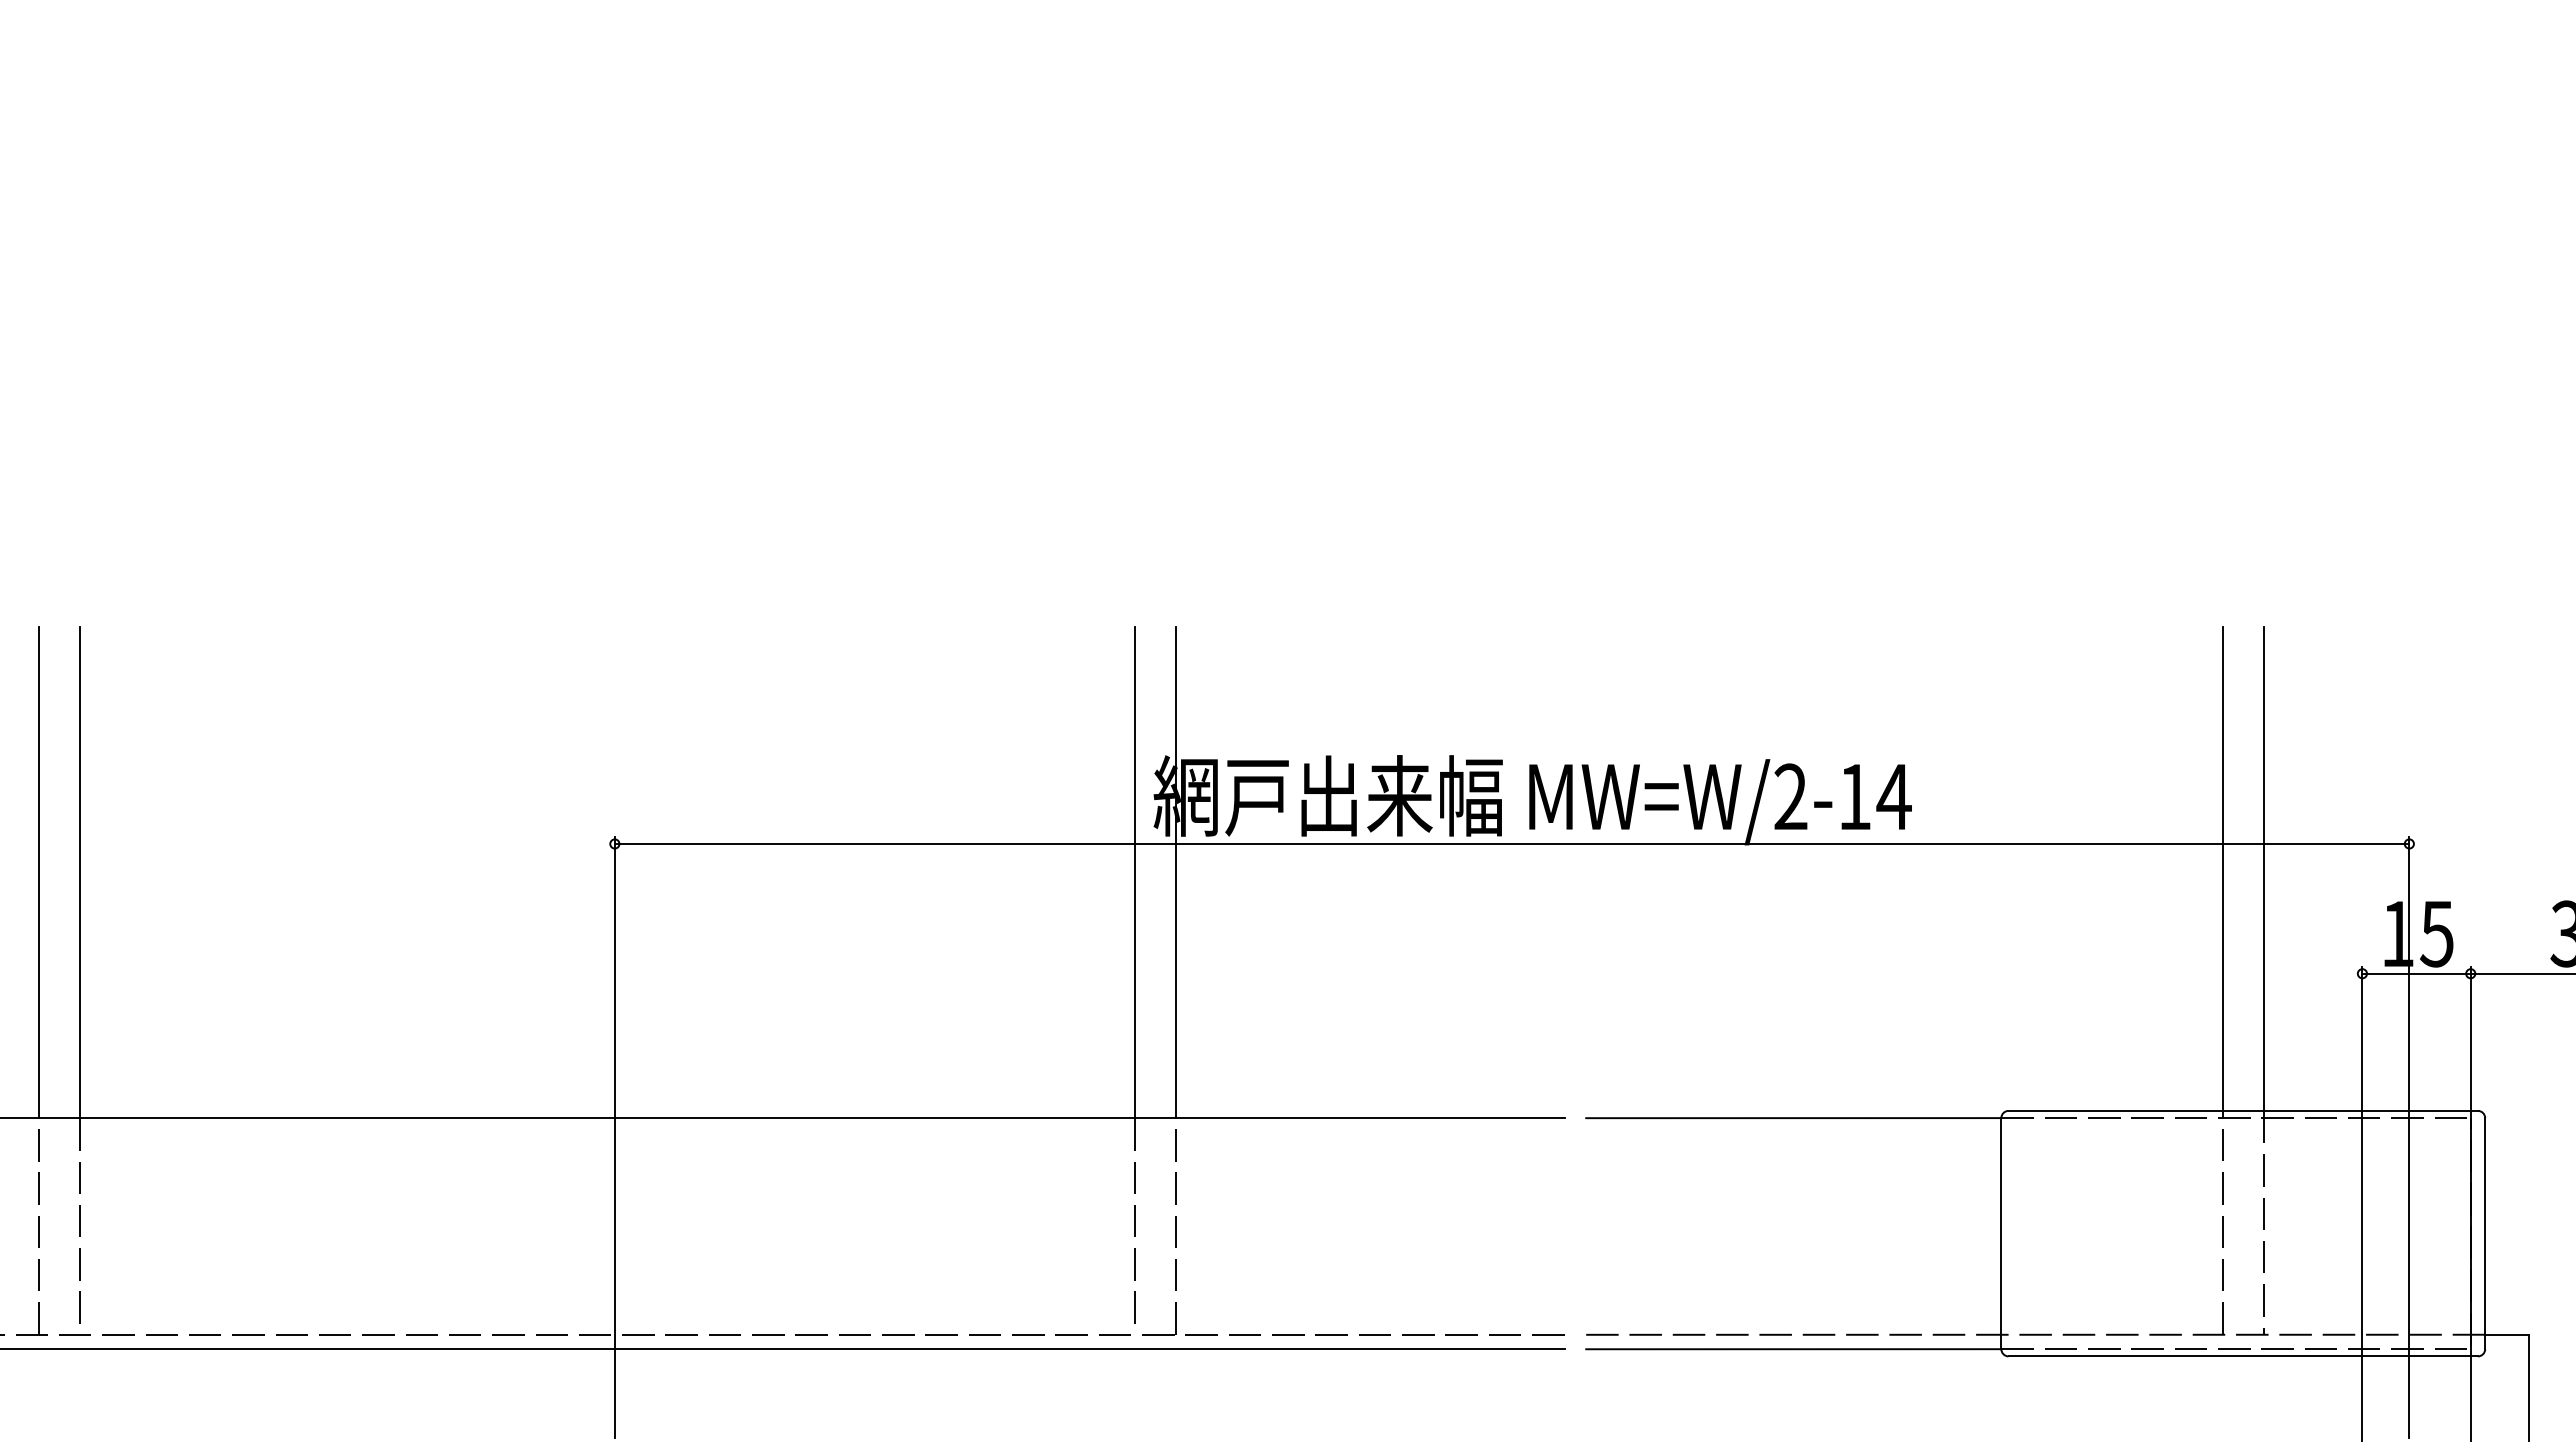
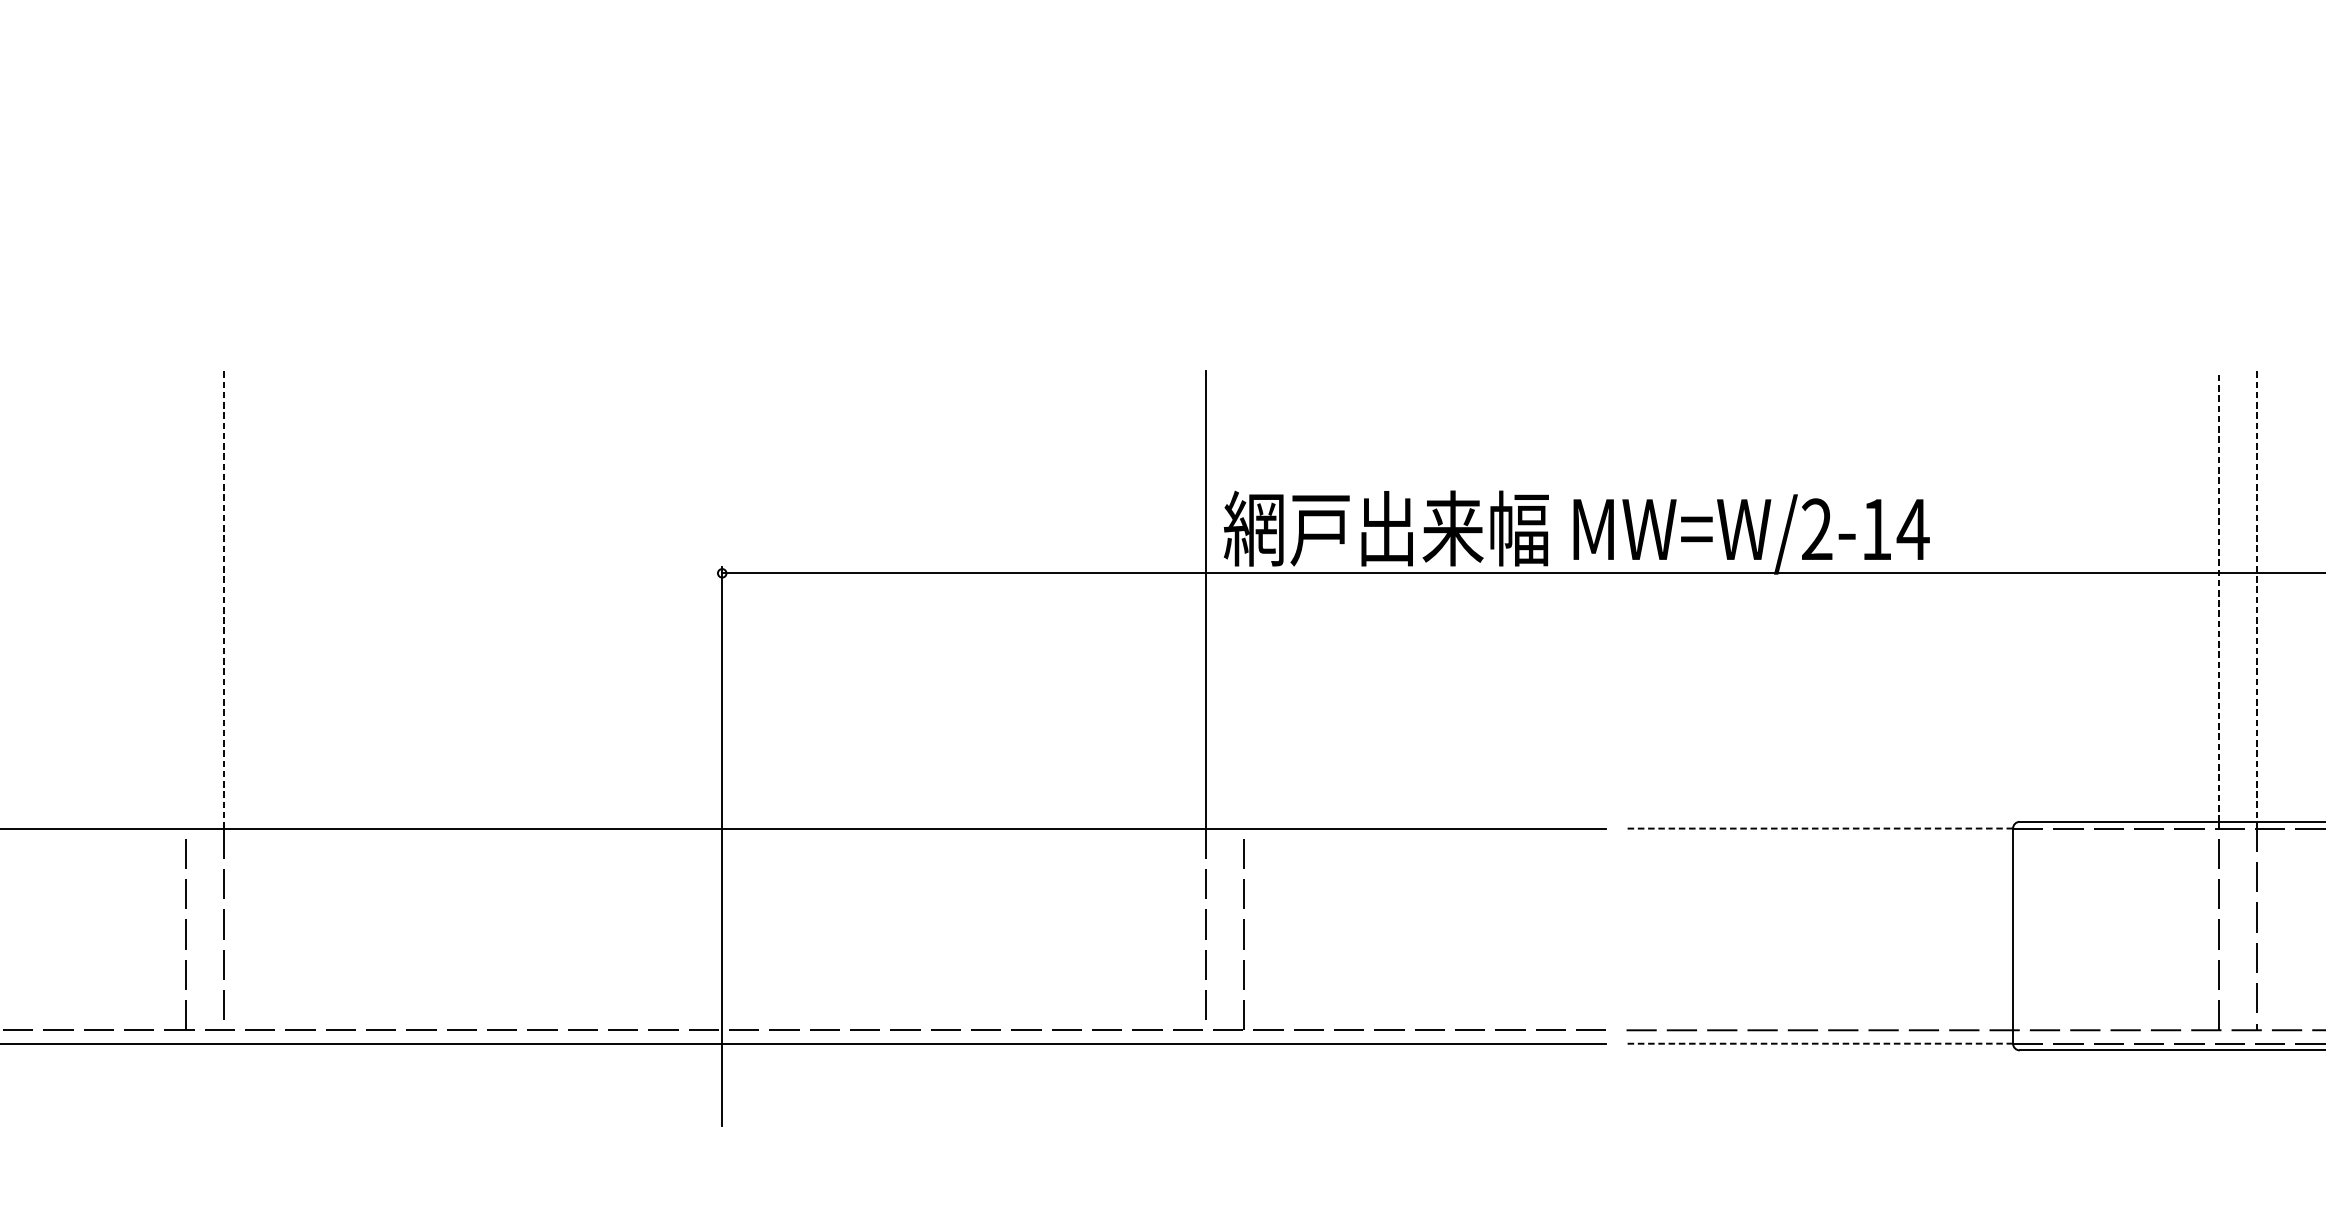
line: (2222, 868) -> (2218, 596), solid -> dashed
line: (2263, 868) -> (2257, 596), solid -> dashed
line: (39, 872) -> (186, 599), removed
line: (80, 872) -> (224, 599), solid -> dashed
line: (1175, 872) -> (1244, 599), removed
line: (1793, 1118) -> (1819, 828), solid -> dashed
line: (1793, 1349) -> (1819, 1043), solid -> dashed

